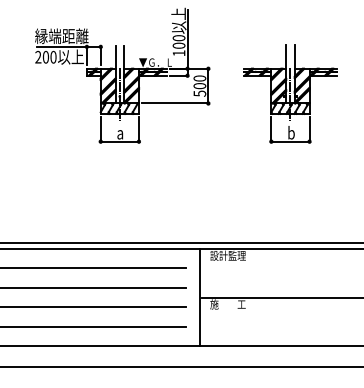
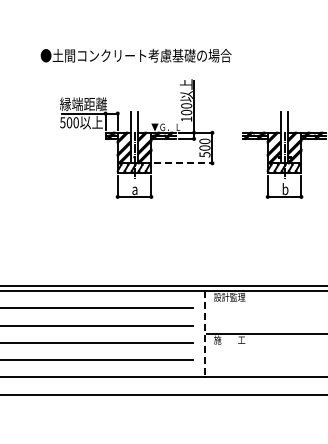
text: (37, 57) -> (62, 122), 200 -> 500
line: (175, 103) -> (183, 163), solid -> dashed
line: (199, 298) -> (204, 334), solid -> dashed

